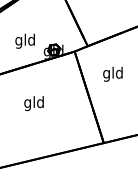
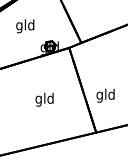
text: (24, 40) -> (24, 25), moved
text: (112, 73) -> (105, 95), moved
text: (33, 103) -> (44, 99), moved

